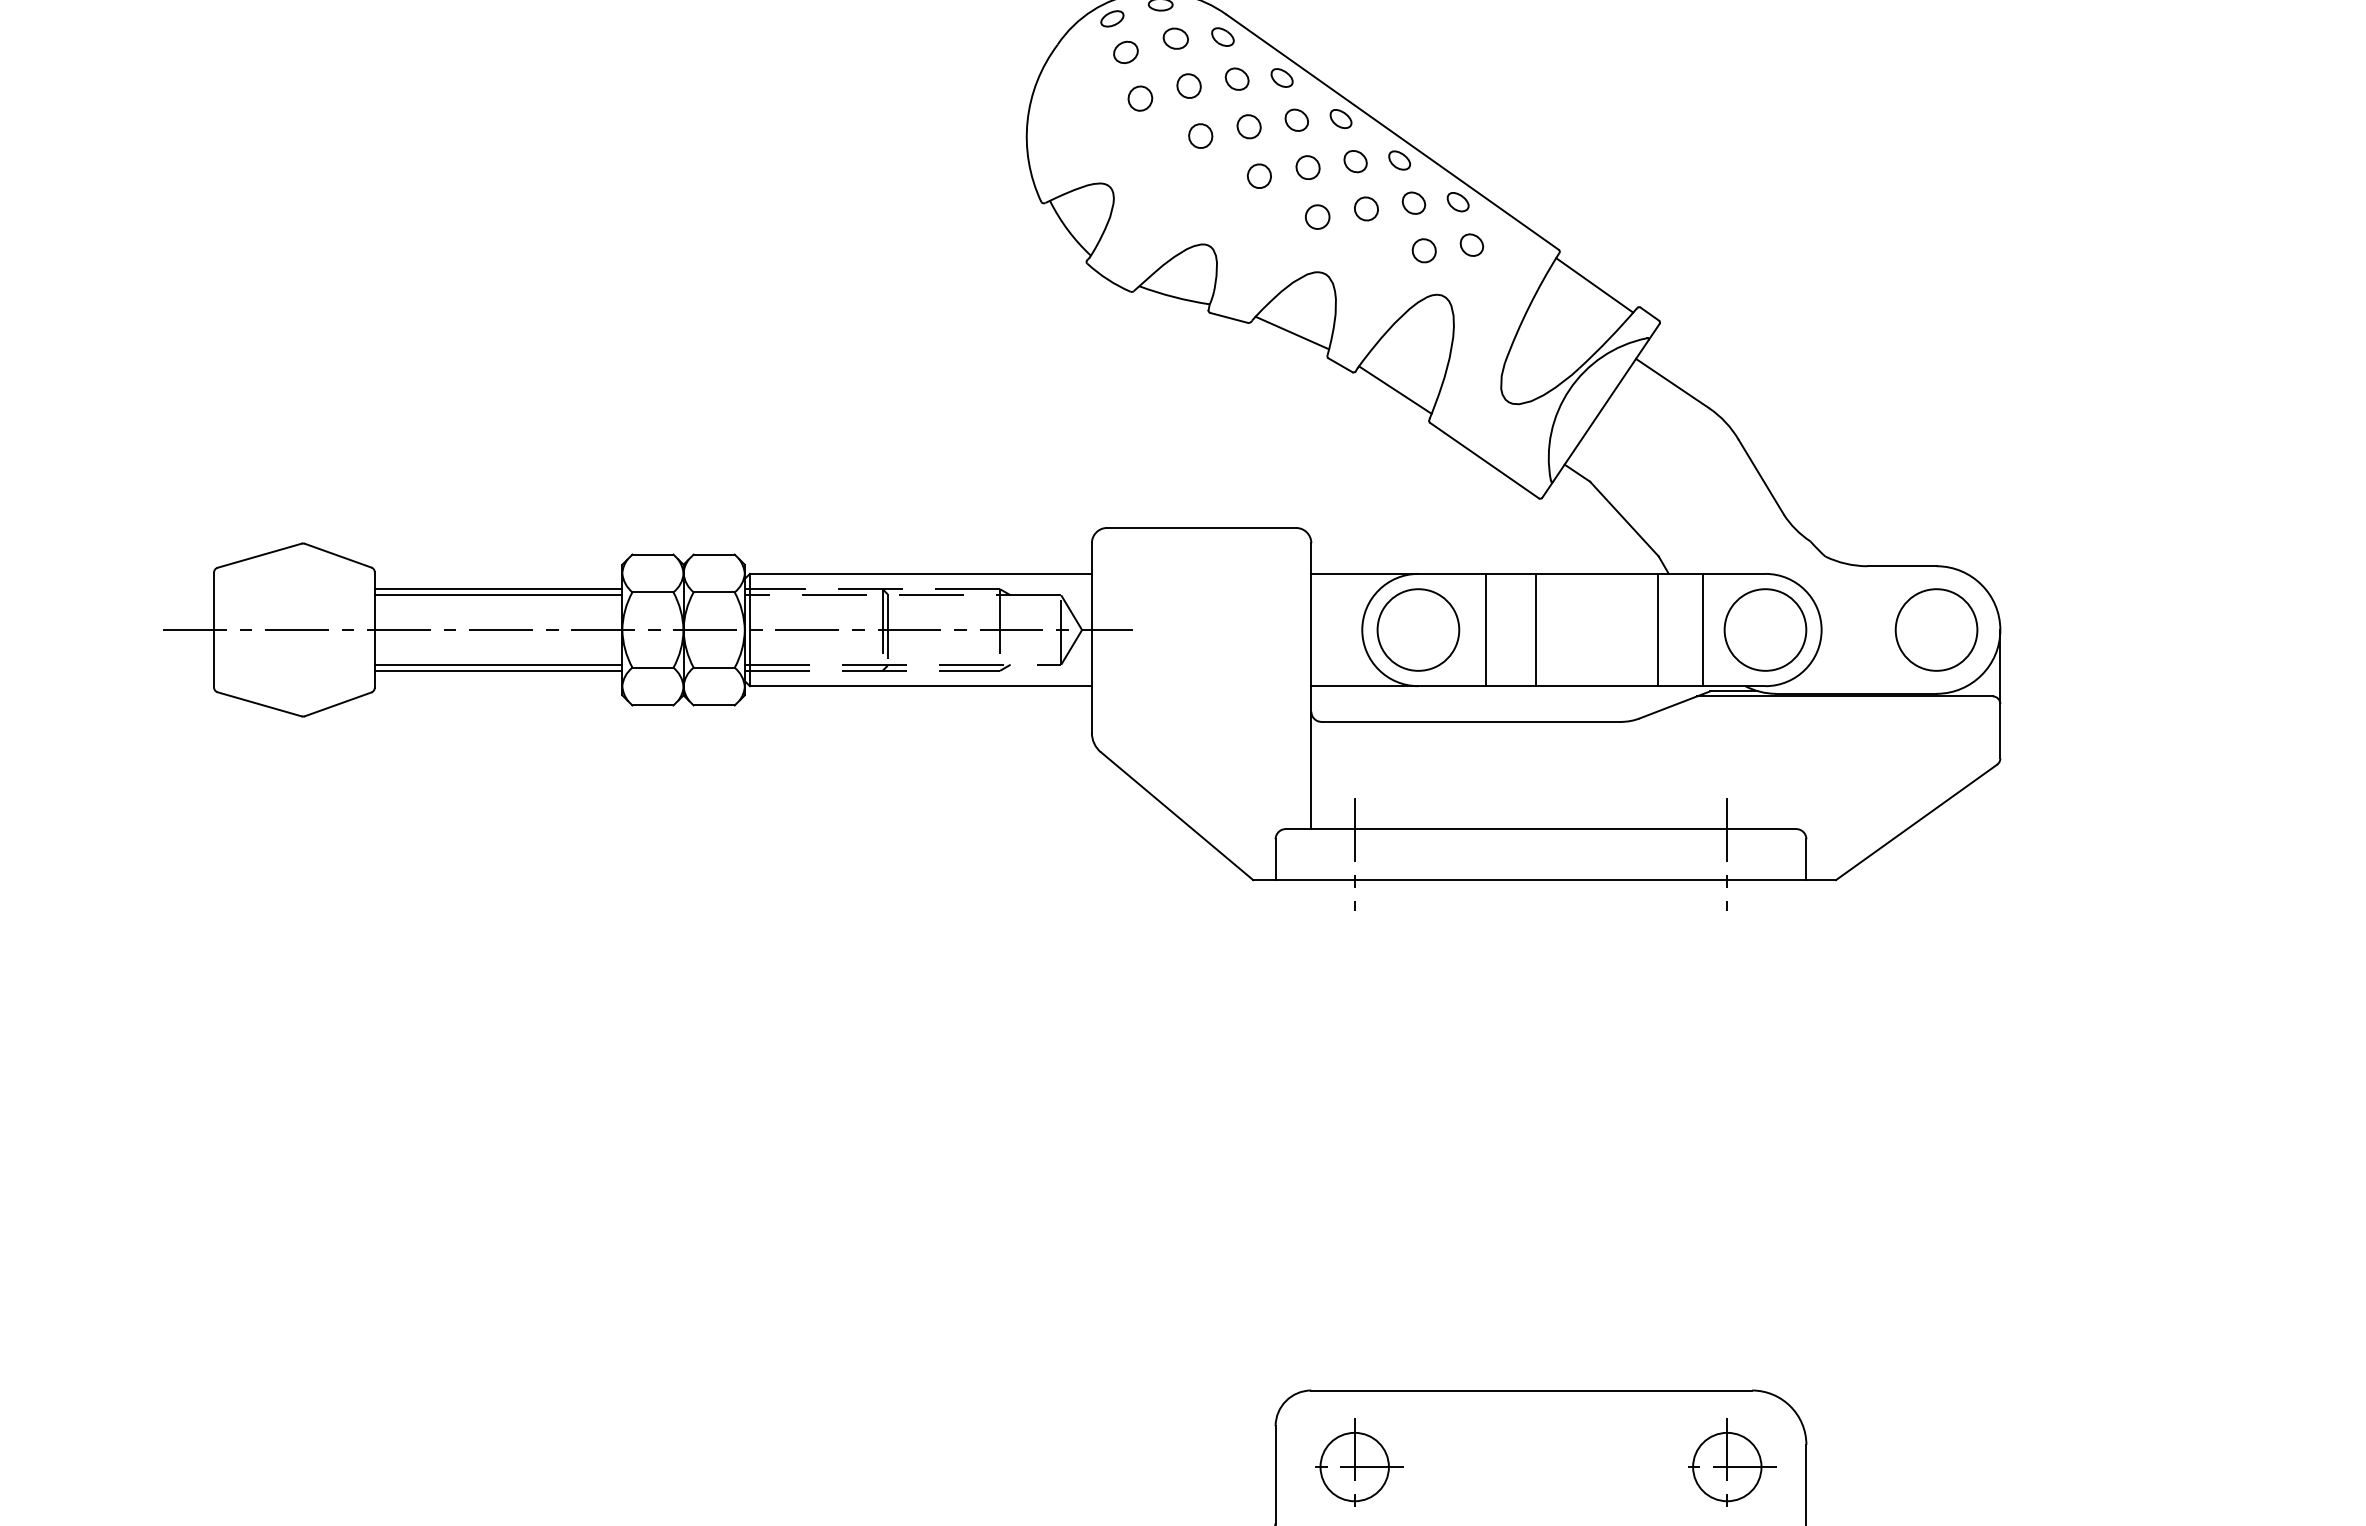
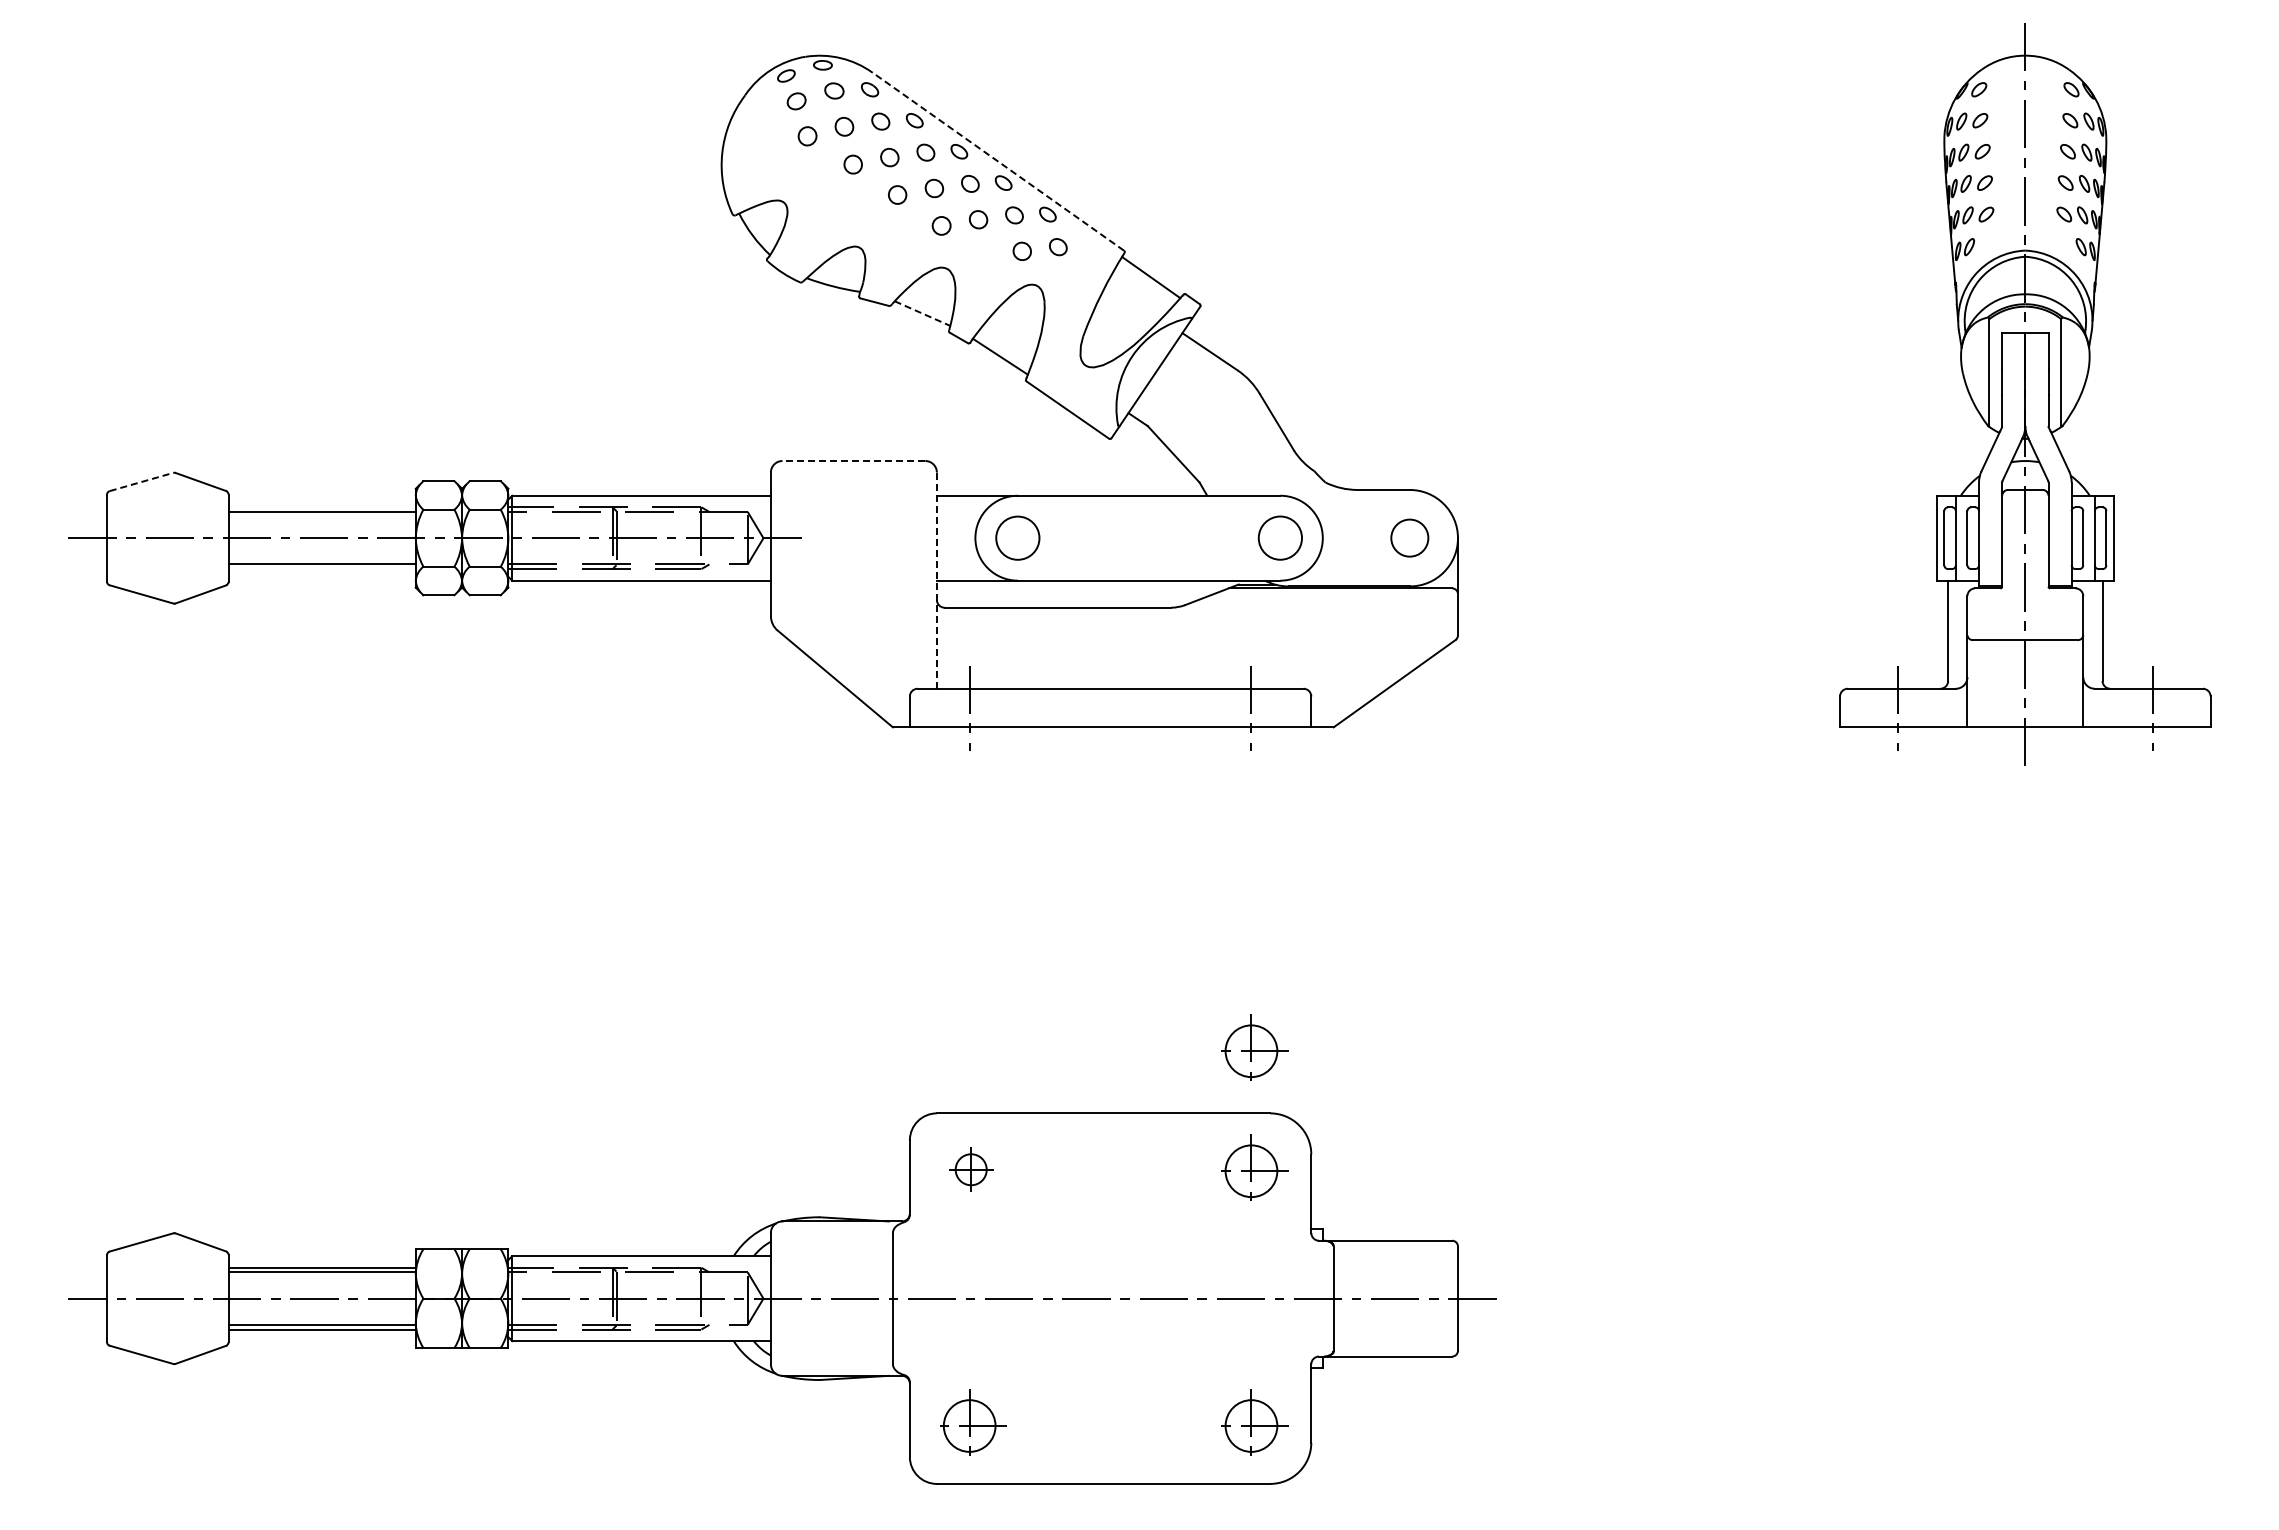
line: (1392, 131) -> (998, 161), solid -> dashed
line: (1292, 332) -> (922, 313), solid -> dashed
line: (1201, 528) -> (853, 461), solid -> dashed
line: (261, 555) -> (142, 481), solid -> dashed
line: (497, 589) -> (321, 507), removed
line: (1486, 629) -> (1069, 537), removed
line: (1535, 629) -> (1106, 537), removed
line: (1658, 629) -> (1199, 537), removed
line: (1702, 629) -> (1232, 537), removed
circle: (1765, 629) -> (1280, 537), size x0.7
circle: (1936, 629) -> (1409, 537), size x0.6
circle: (1417, 630) -> (1017, 538), size x0.7
line: (497, 671) -> (321, 569), removed
line: (1310, 685) -> (936, 580), solid -> dashed
part: (1731, 1303) -> (1254, 1047), added
part: (1359, 1462) -> (973, 1167), size x0.6

